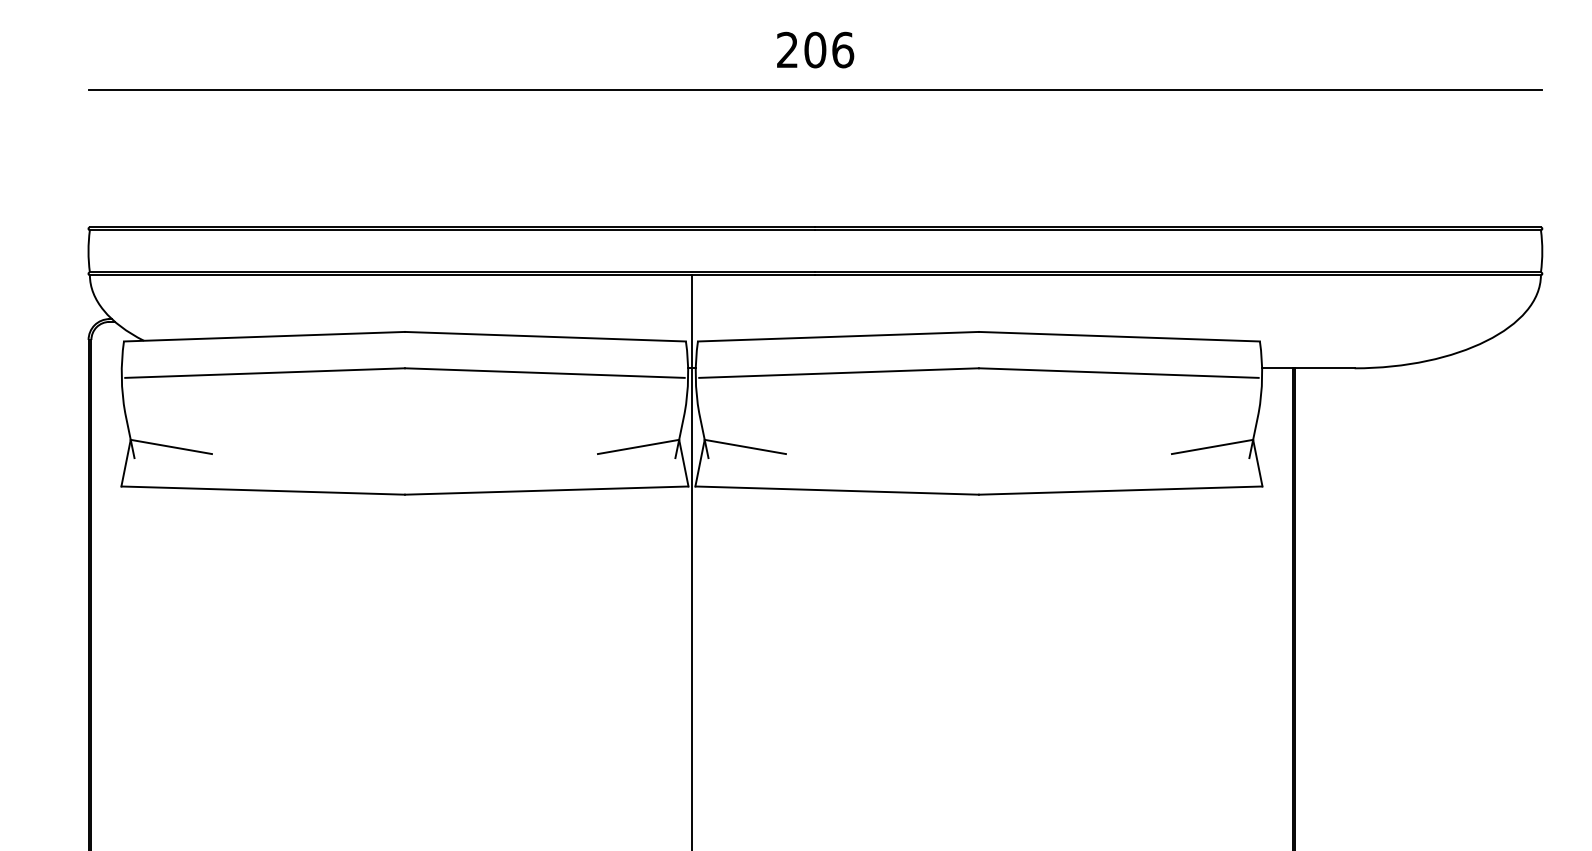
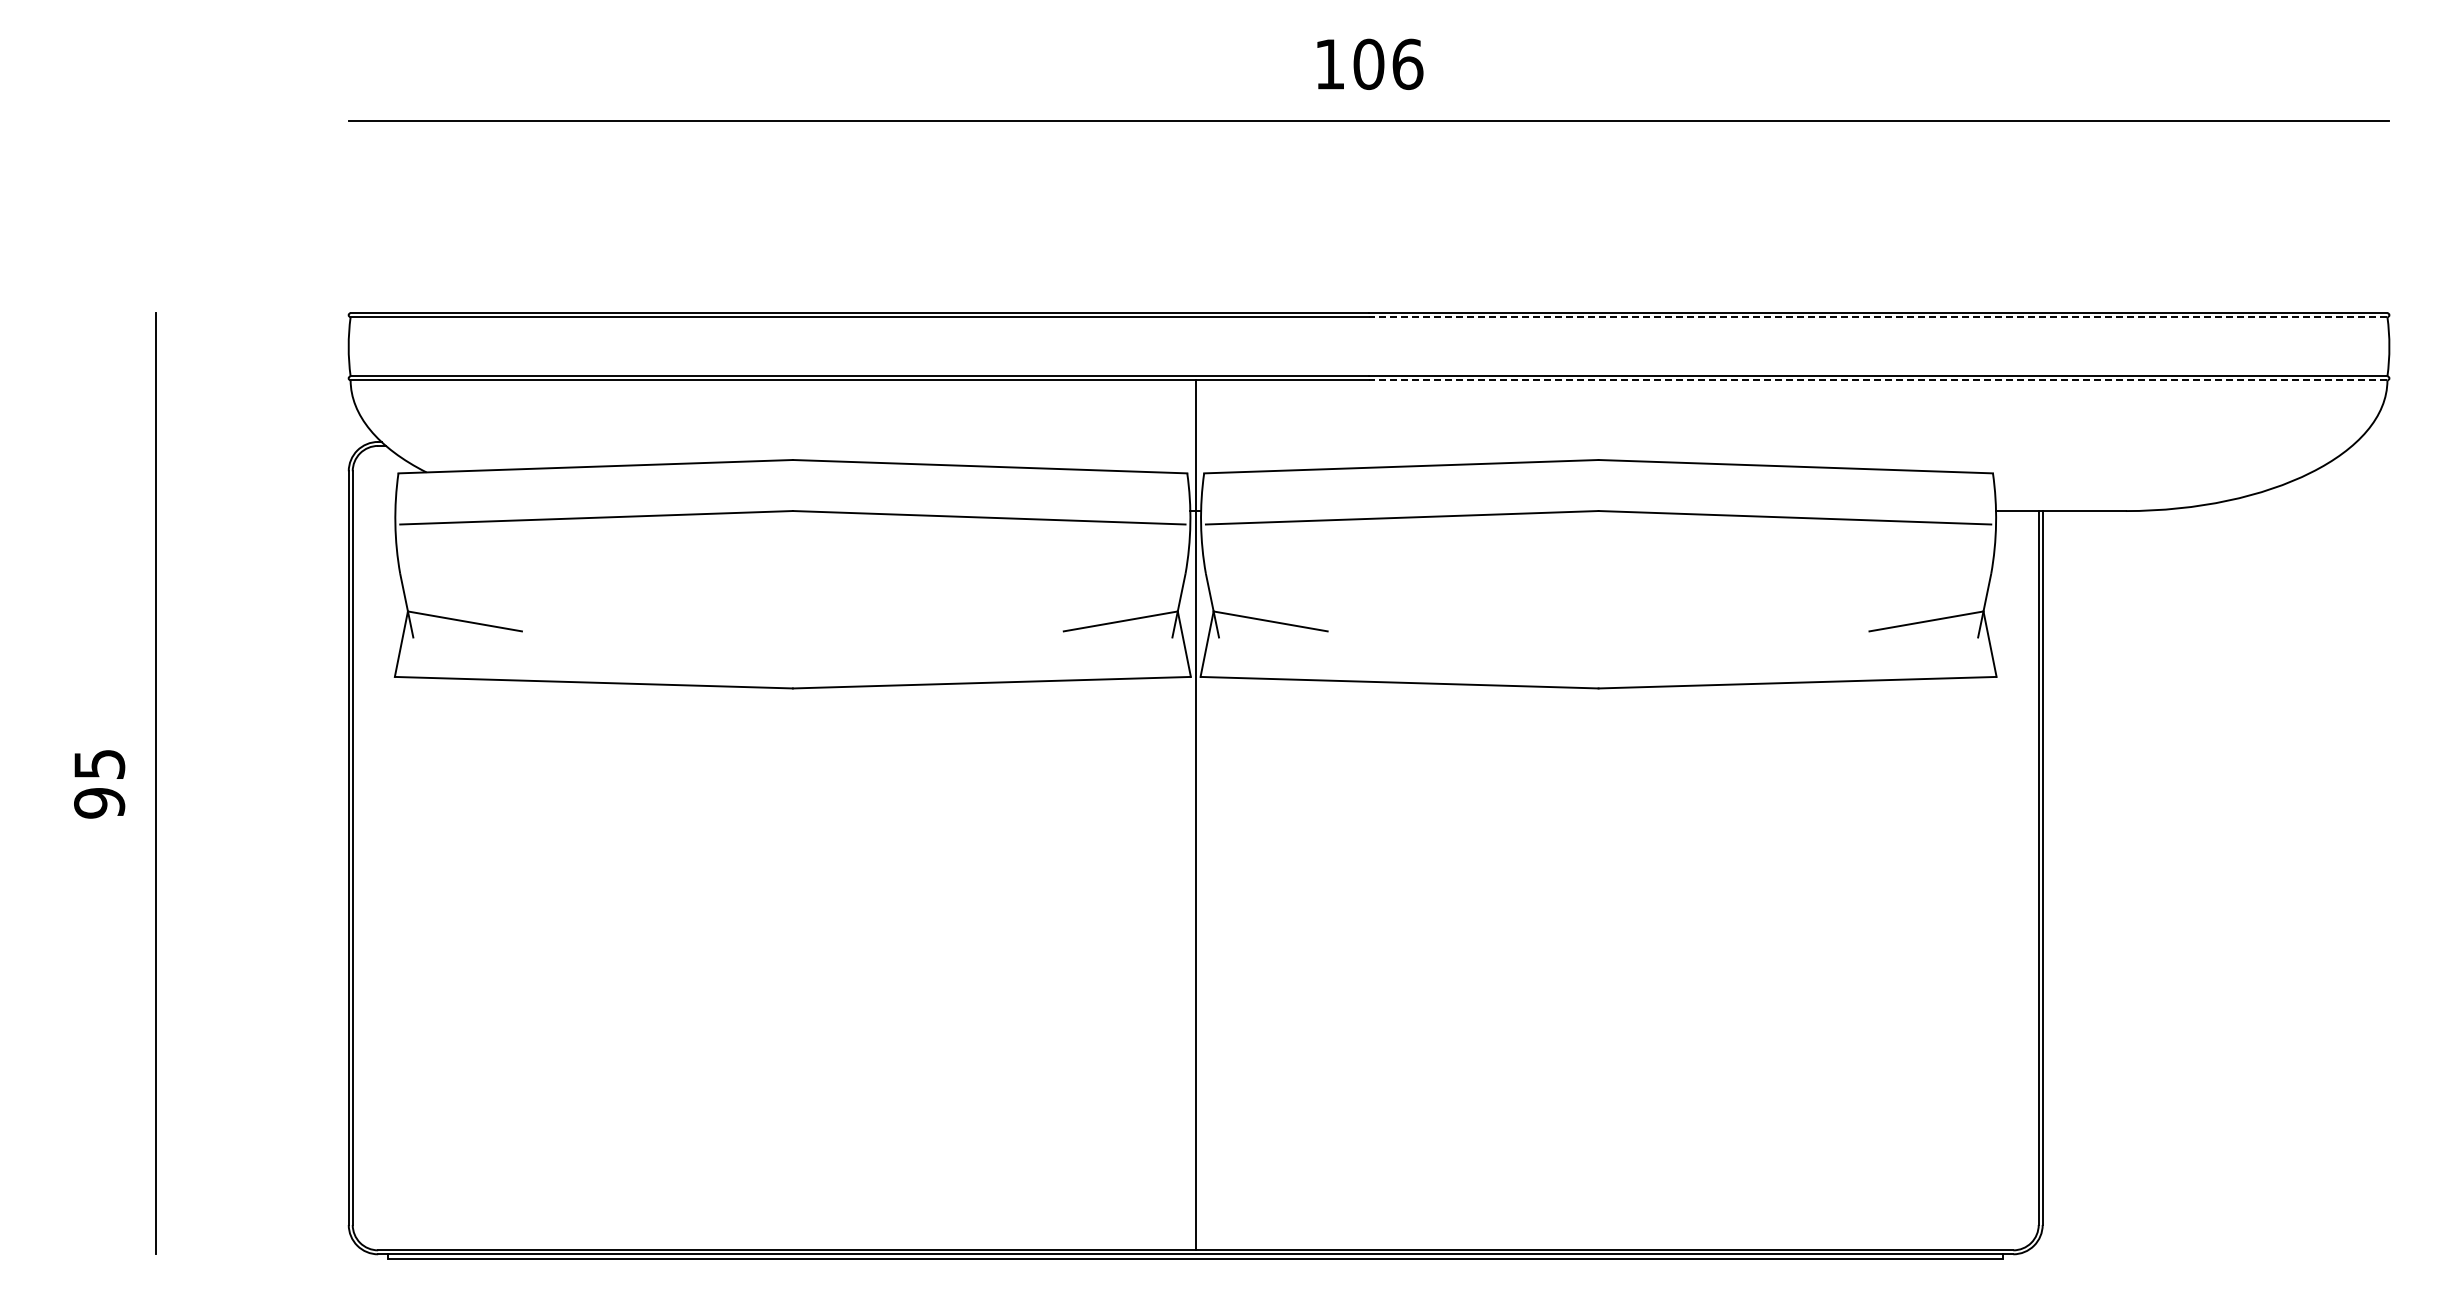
text: (787, 49) -> (1329, 63), 206 -> 106
line: (1177, 230) -> (1877, 317), solid -> dashed
line: (1177, 275) -> (1877, 380), solid -> dashed

